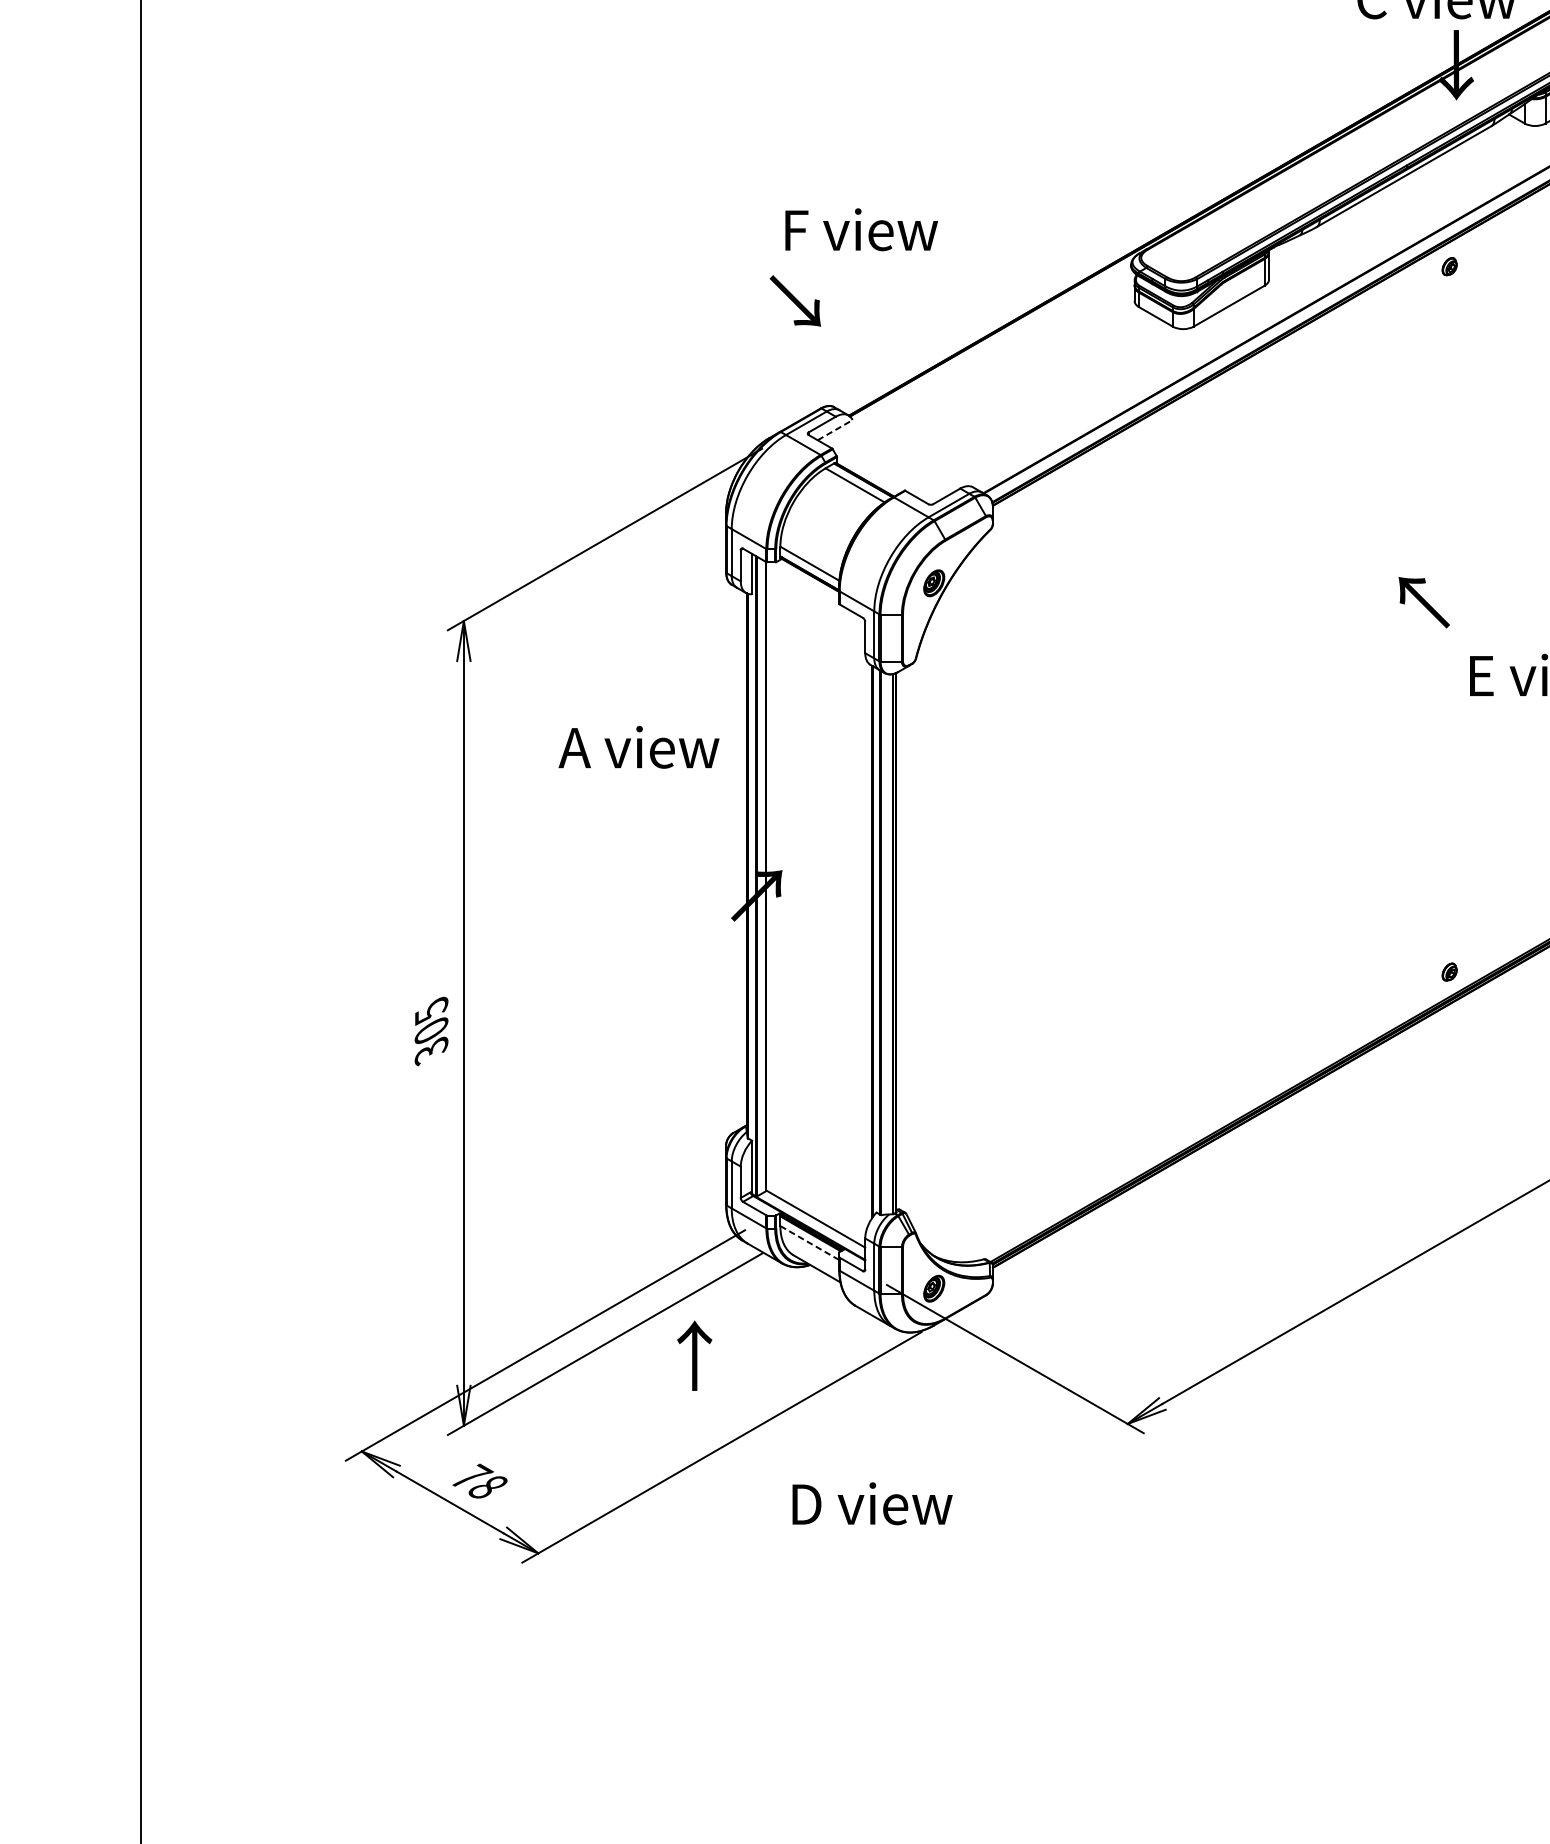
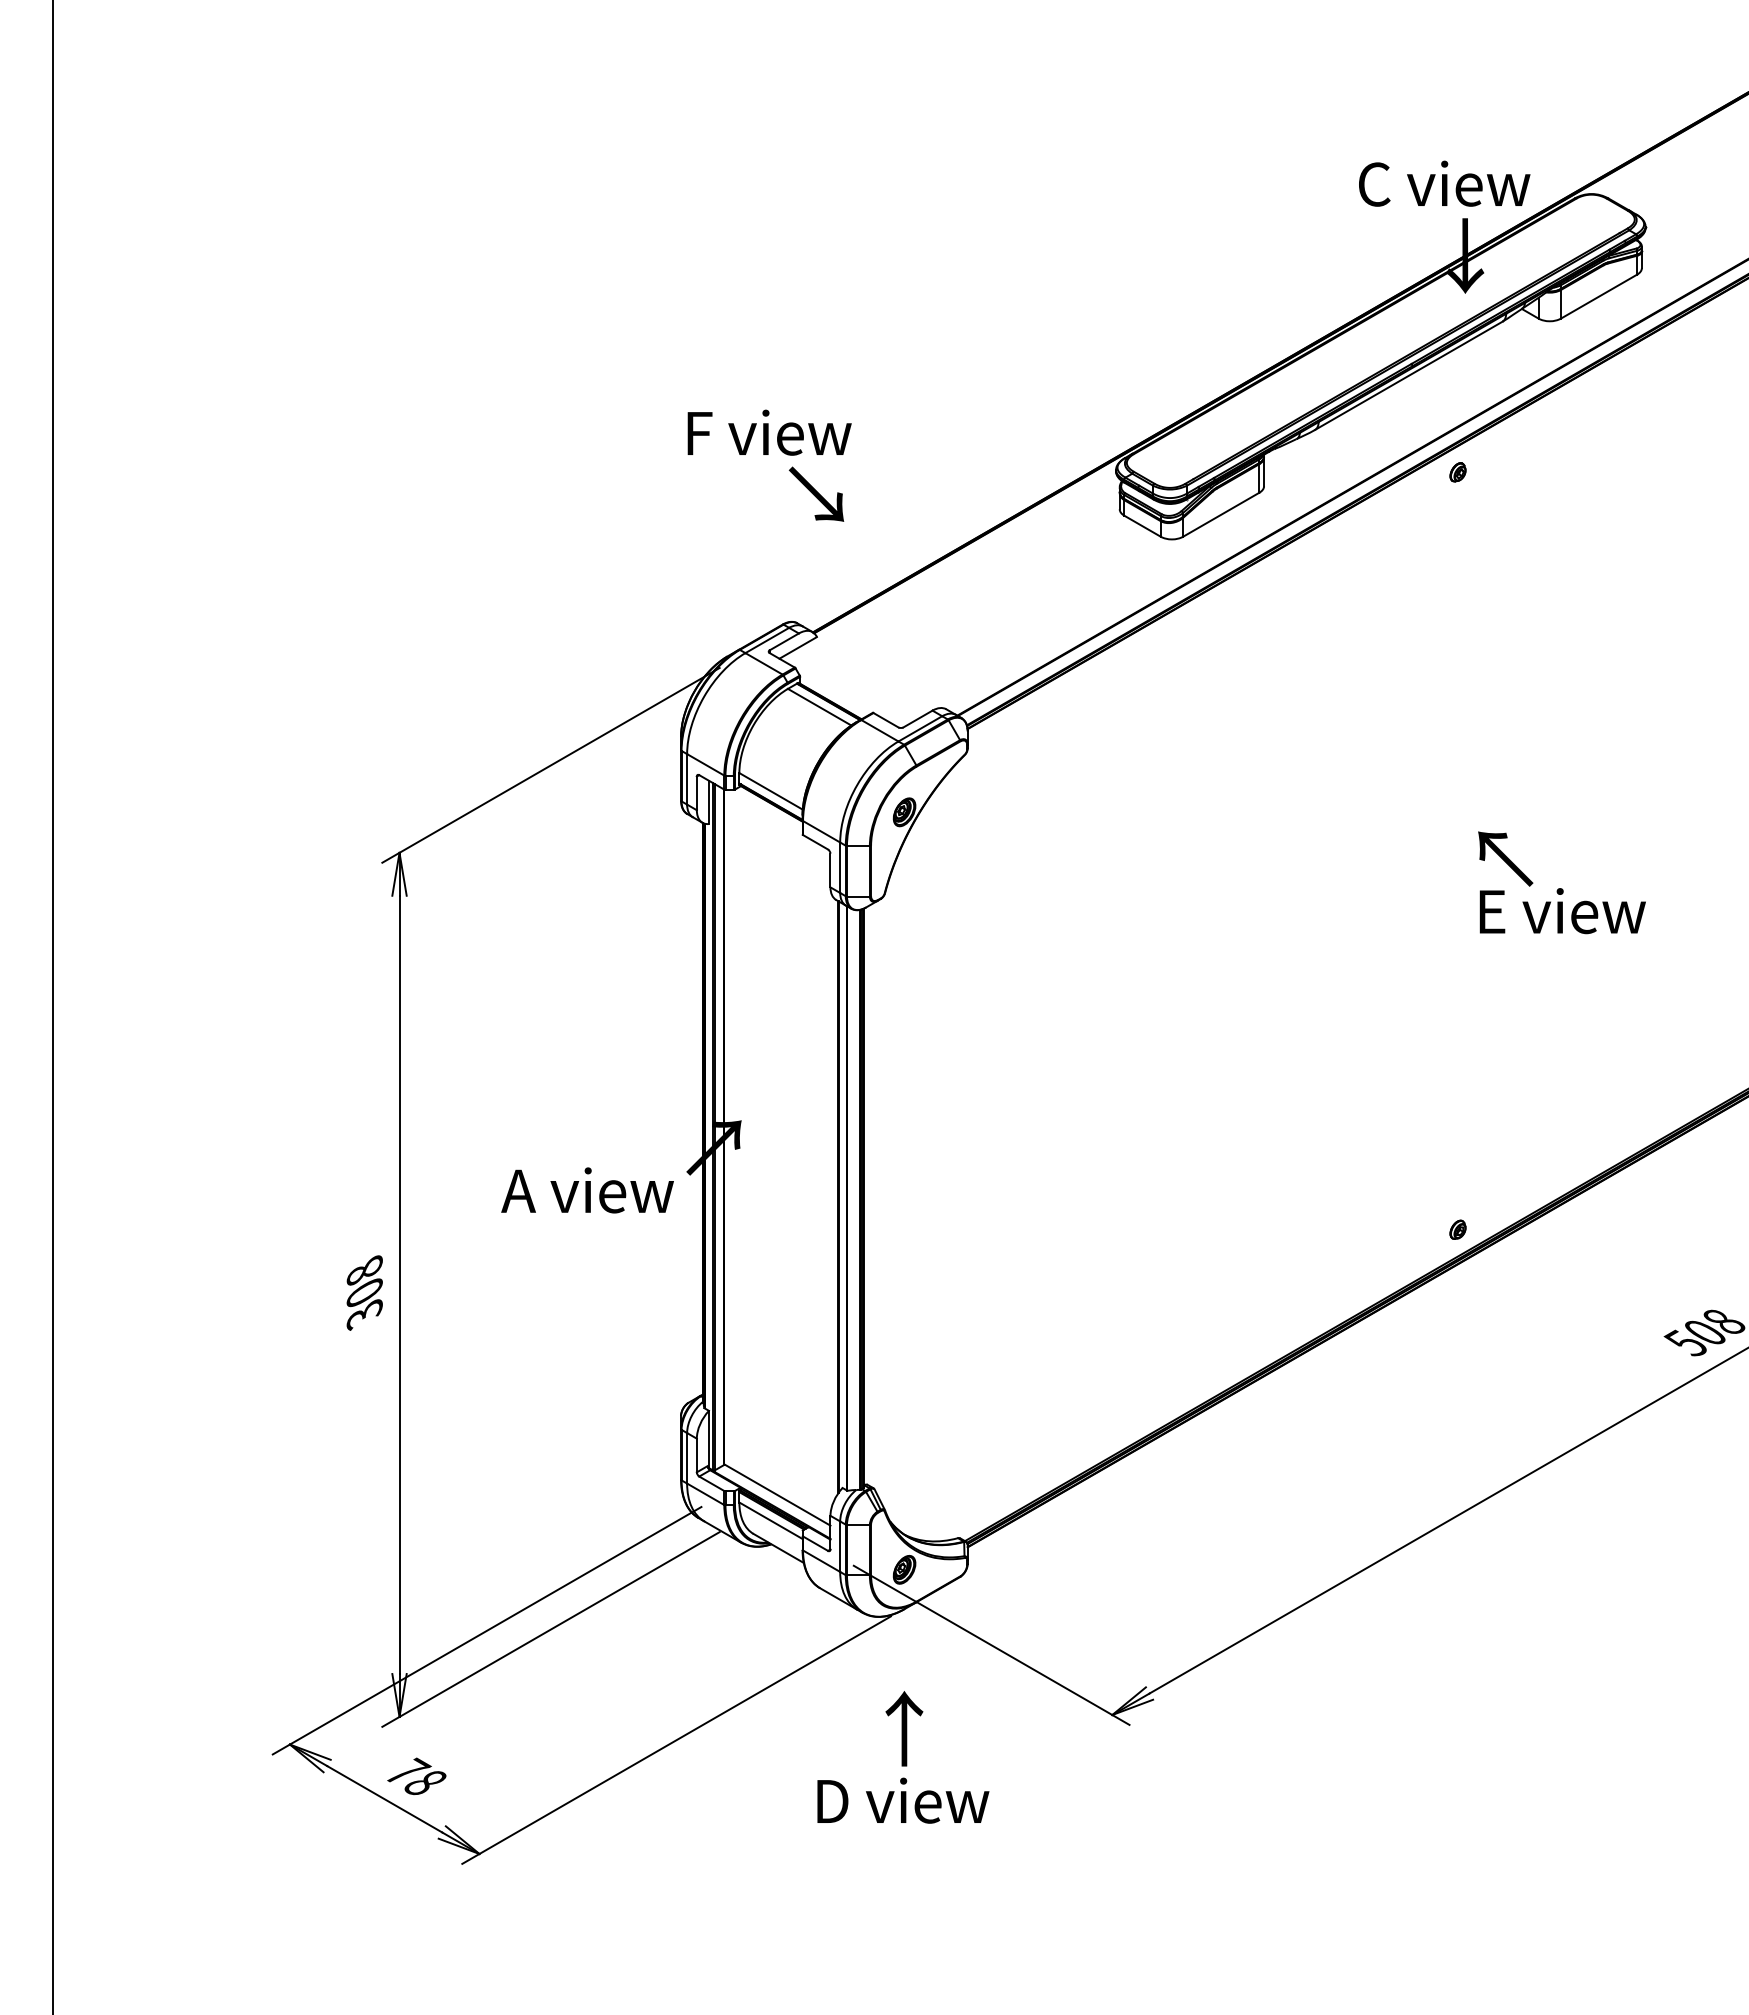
text: (861, 229) -> (769, 432), moved
text: (795, 300) -> (816, 493), moved
line: (835, 429) -> (798, 647), dashed -> solid
text: (1424, 602) -> (1505, 858), moved
text: (638, 747) -> (587, 1190), moved
text: (431, 1010) -> (364, 1271), 305 -> 308
line: (809, 1242) -> (770, 1520), dashed -> solid
text: (694, 1355) -> (904, 1728), moved
text: (872, 1503) -> (903, 1800), moved

